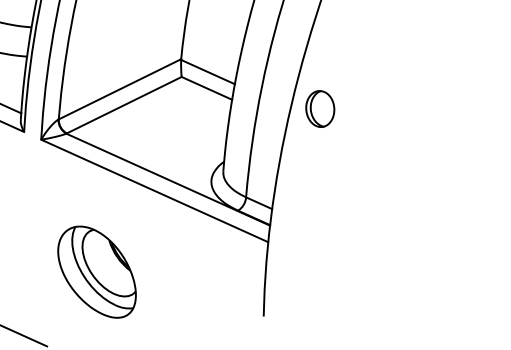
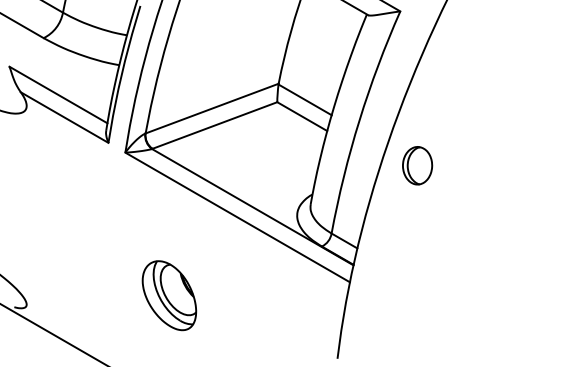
part: (320, 108) -> (417, 165), moved
part: (97, 272) -> (169, 295), size x0.7

